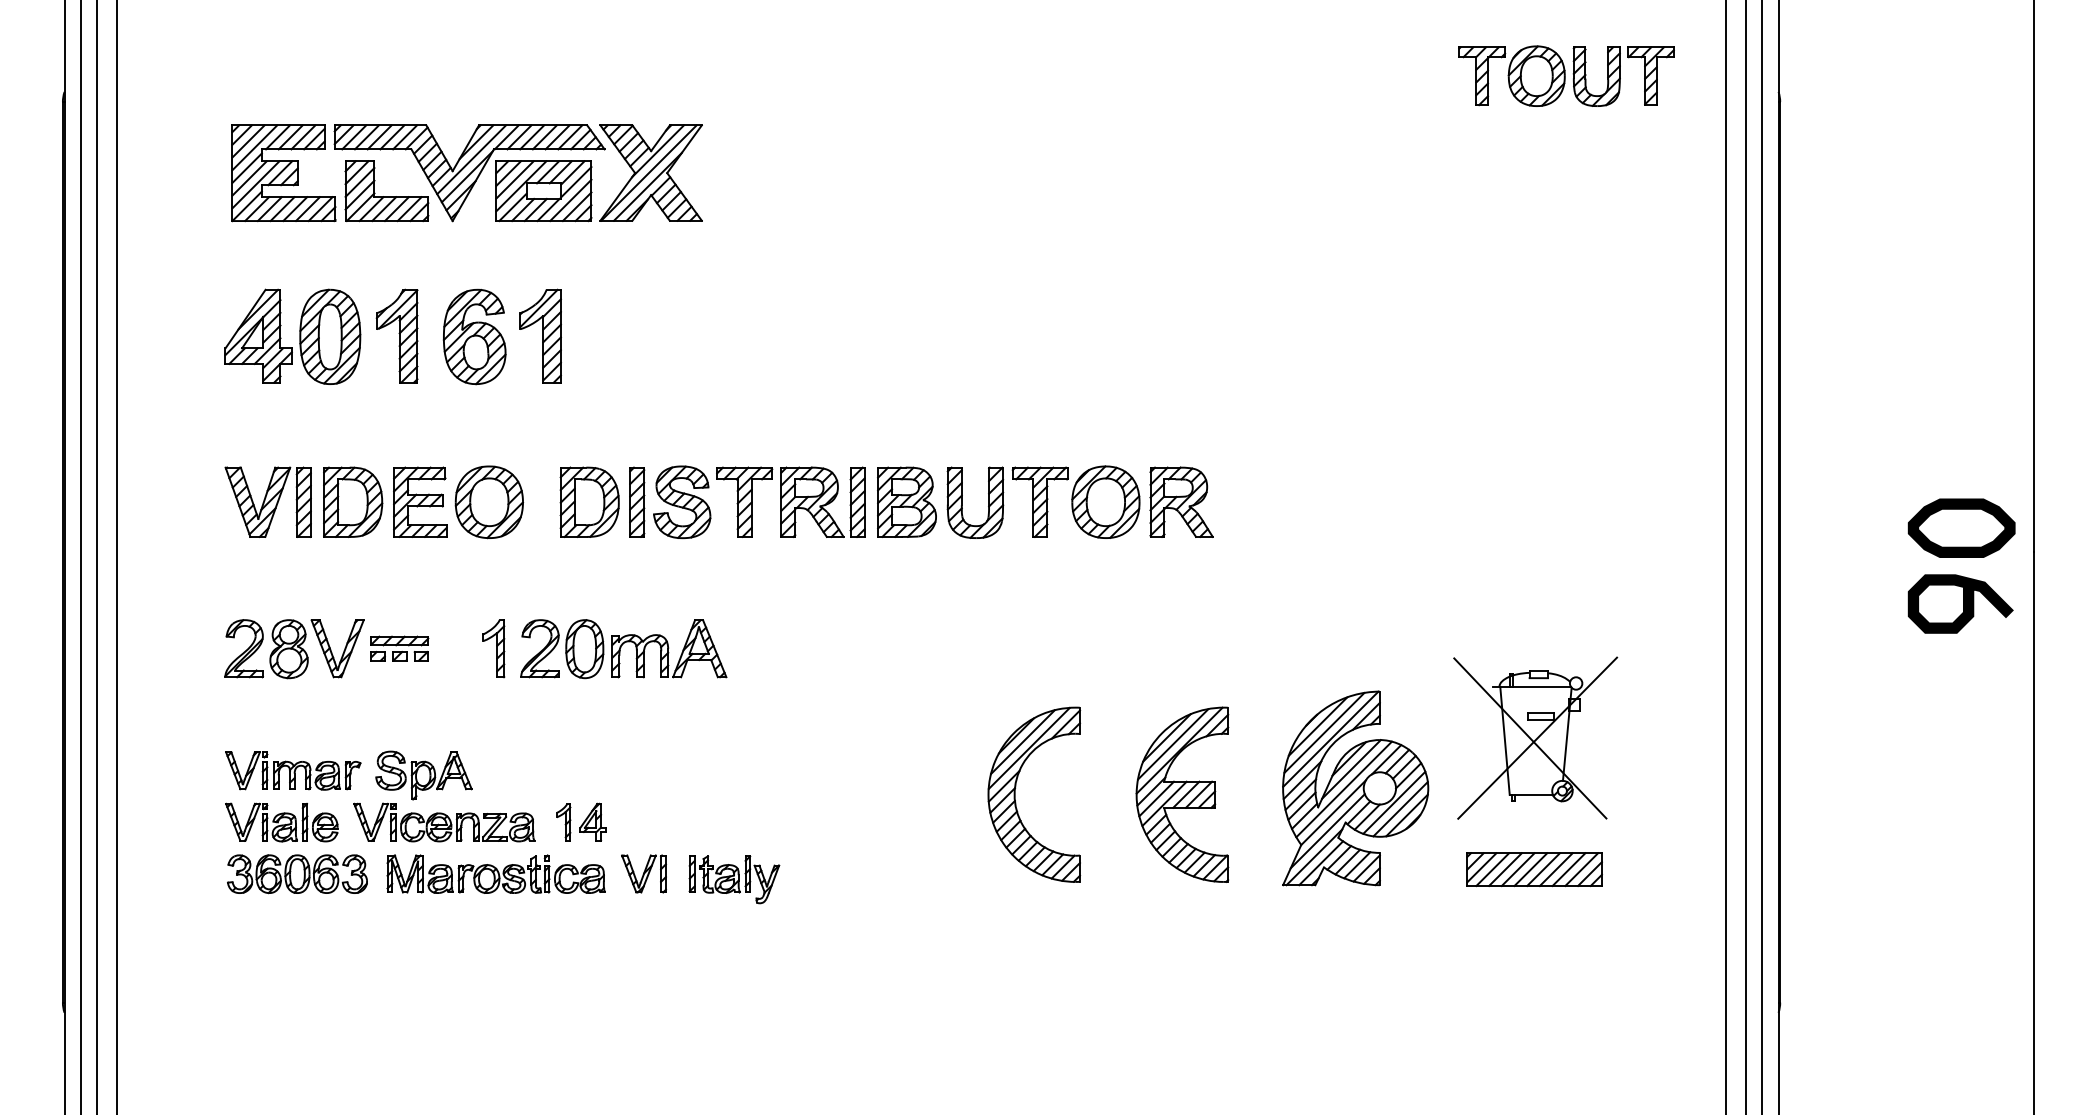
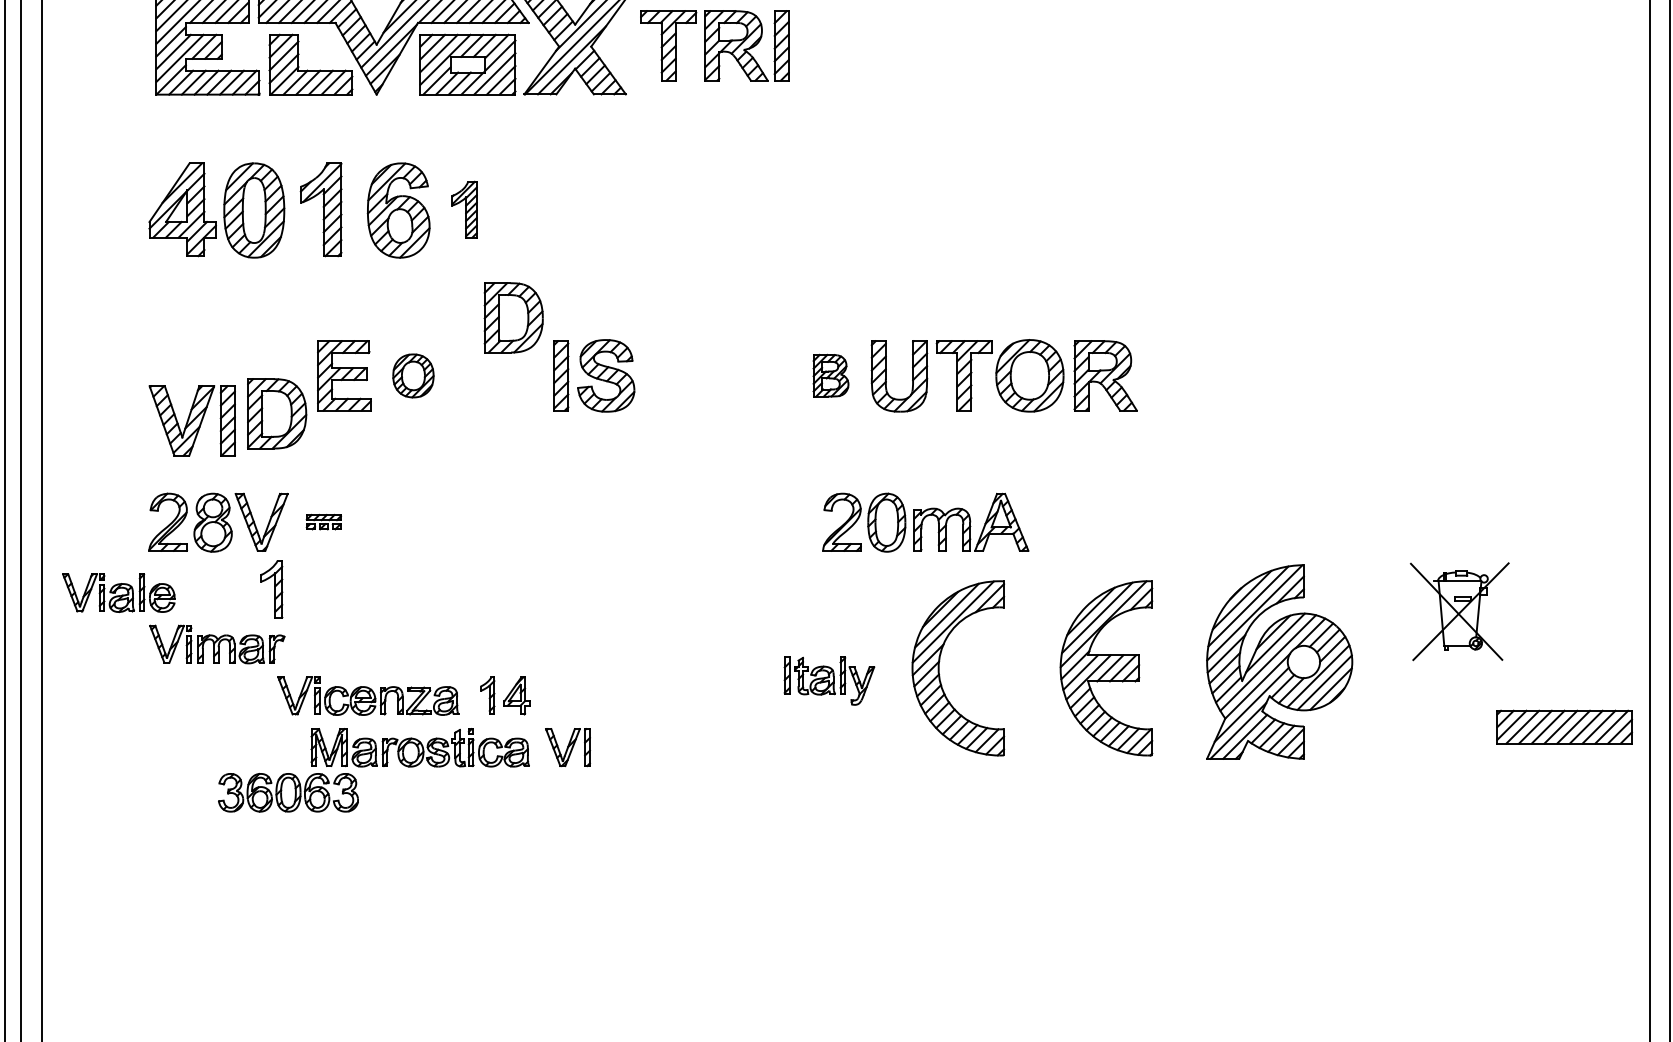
part: (540, 335) -> (464, 209), size x0.6
part: (267, 501) -> (191, 420), moved
part: (353, 501) -> (277, 413), moved
part: (589, 501) -> (513, 317), moved
part: (790, 501) -> (714, 45), moved
part: (906, 501) -> (830, 375), size x0.6
part: (489, 502) -> (413, 376), size x0.6
part: (399, 648) -> (323, 522), size x0.6
part: (493, 648) -> (271, 589), moved
part: (623, 649) -> (925, 523), moved
part: (1535, 737) -> (1459, 611), size x0.6
part: (423, 775) -> (347, 649), removed
part: (281, 822) -> (118, 593), moved
part: (1534, 869) -> (1564, 727), moved
part: (297, 874) -> (288, 793), moved
part: (734, 879) -> (829, 681), moved

